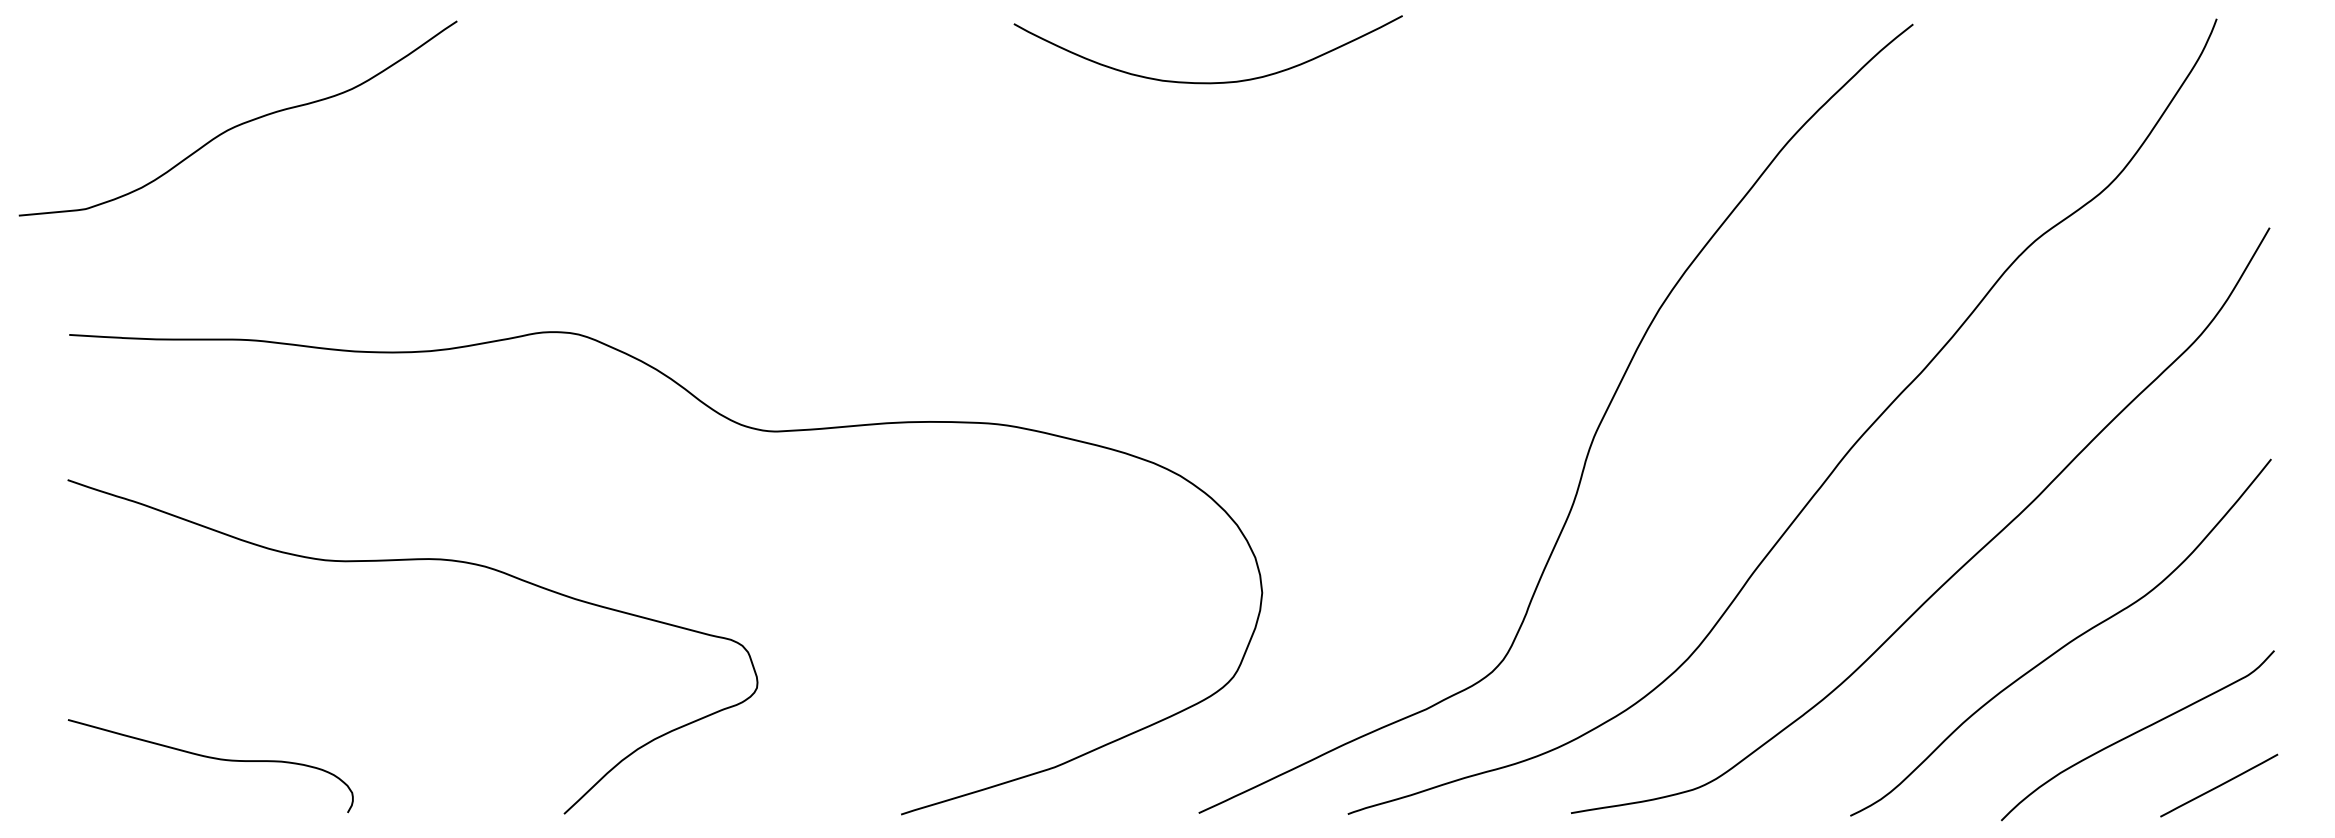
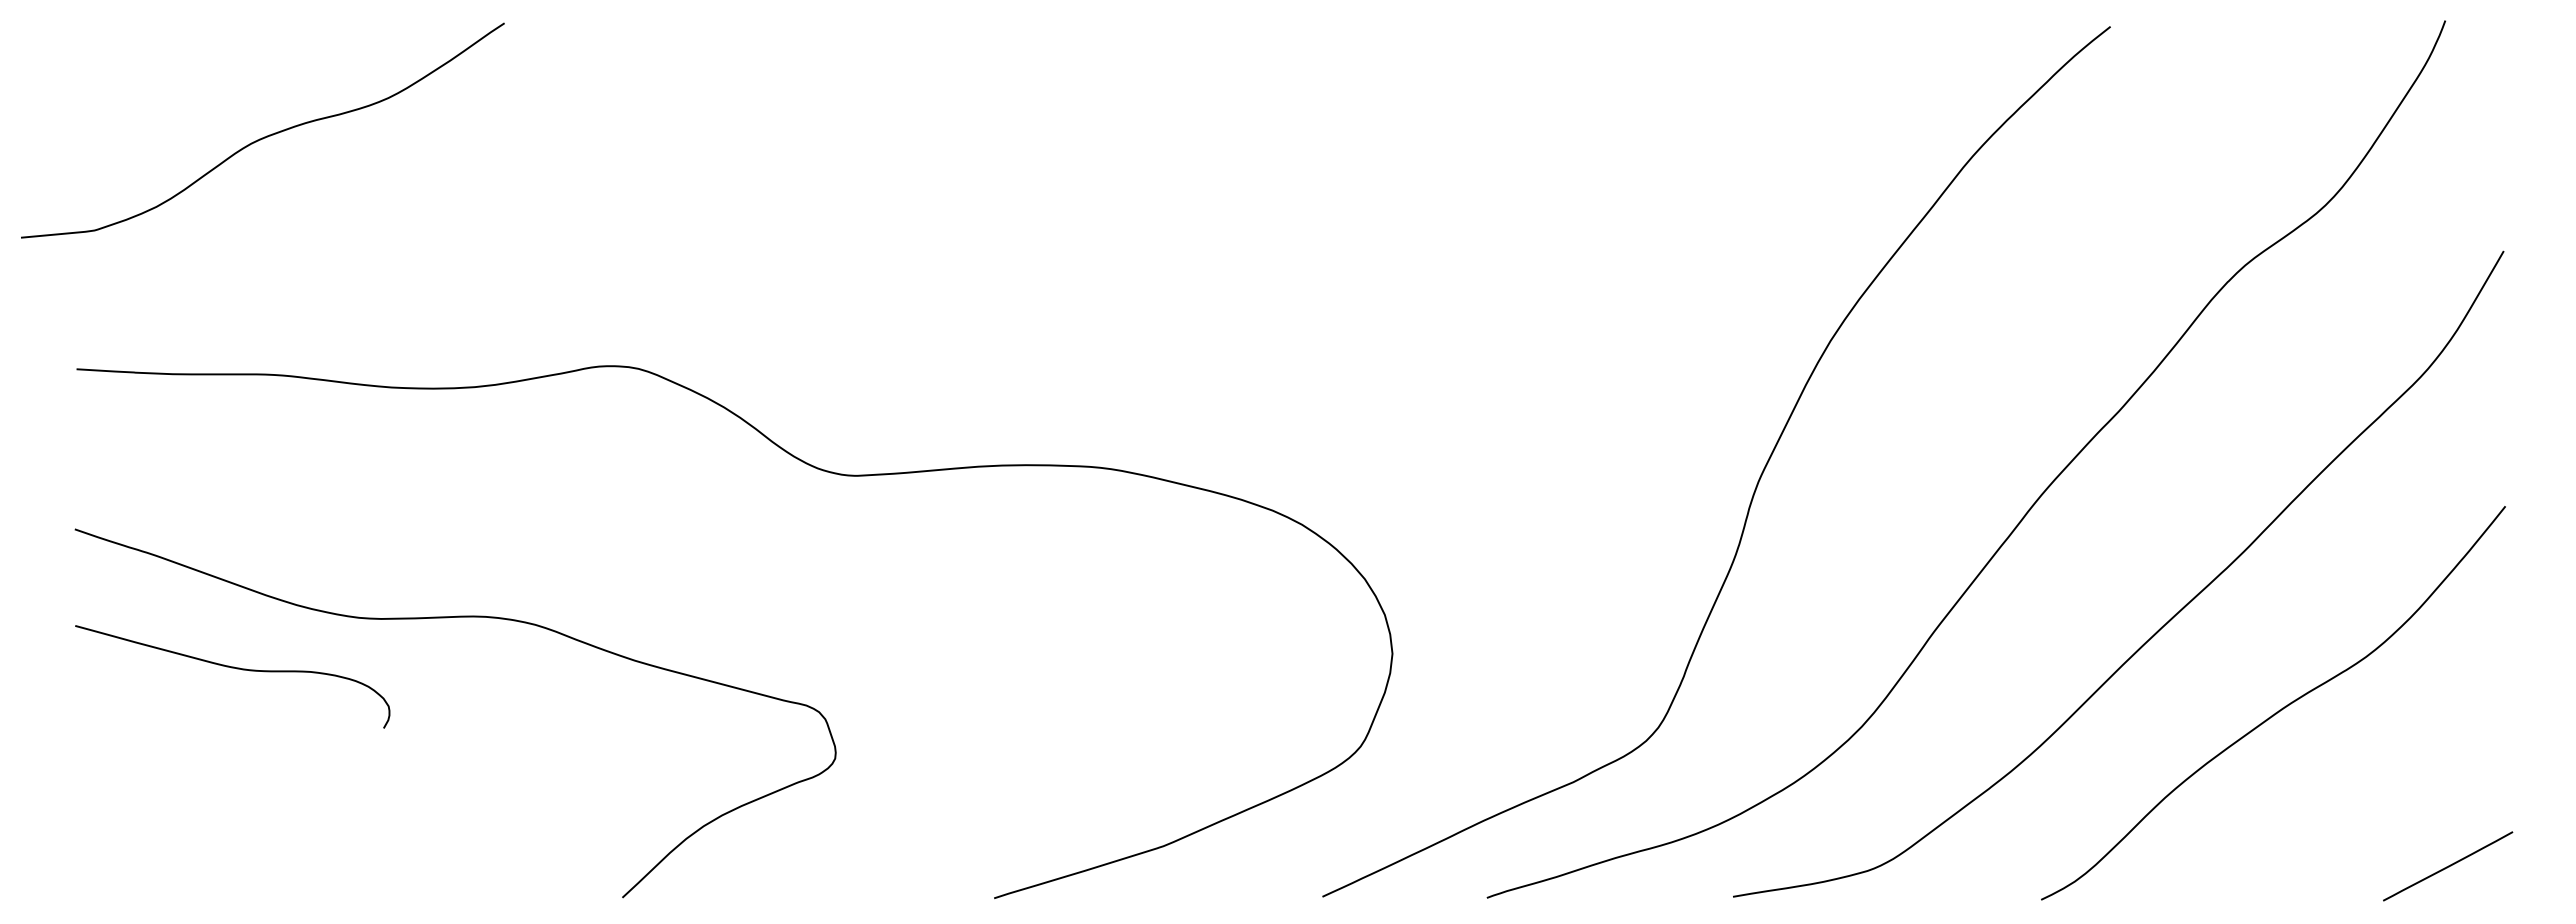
curve: (1207, 82) -> (1332, 90), removed
curve: (2137, 733) -> (2357, 808), removed
curve: (210, 758) -> (232, 668), moved

